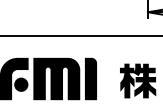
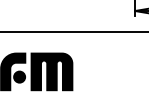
fill: (90, 78) -> (82, 71), removed
fill: (137, 80) -> (125, 73), removed

